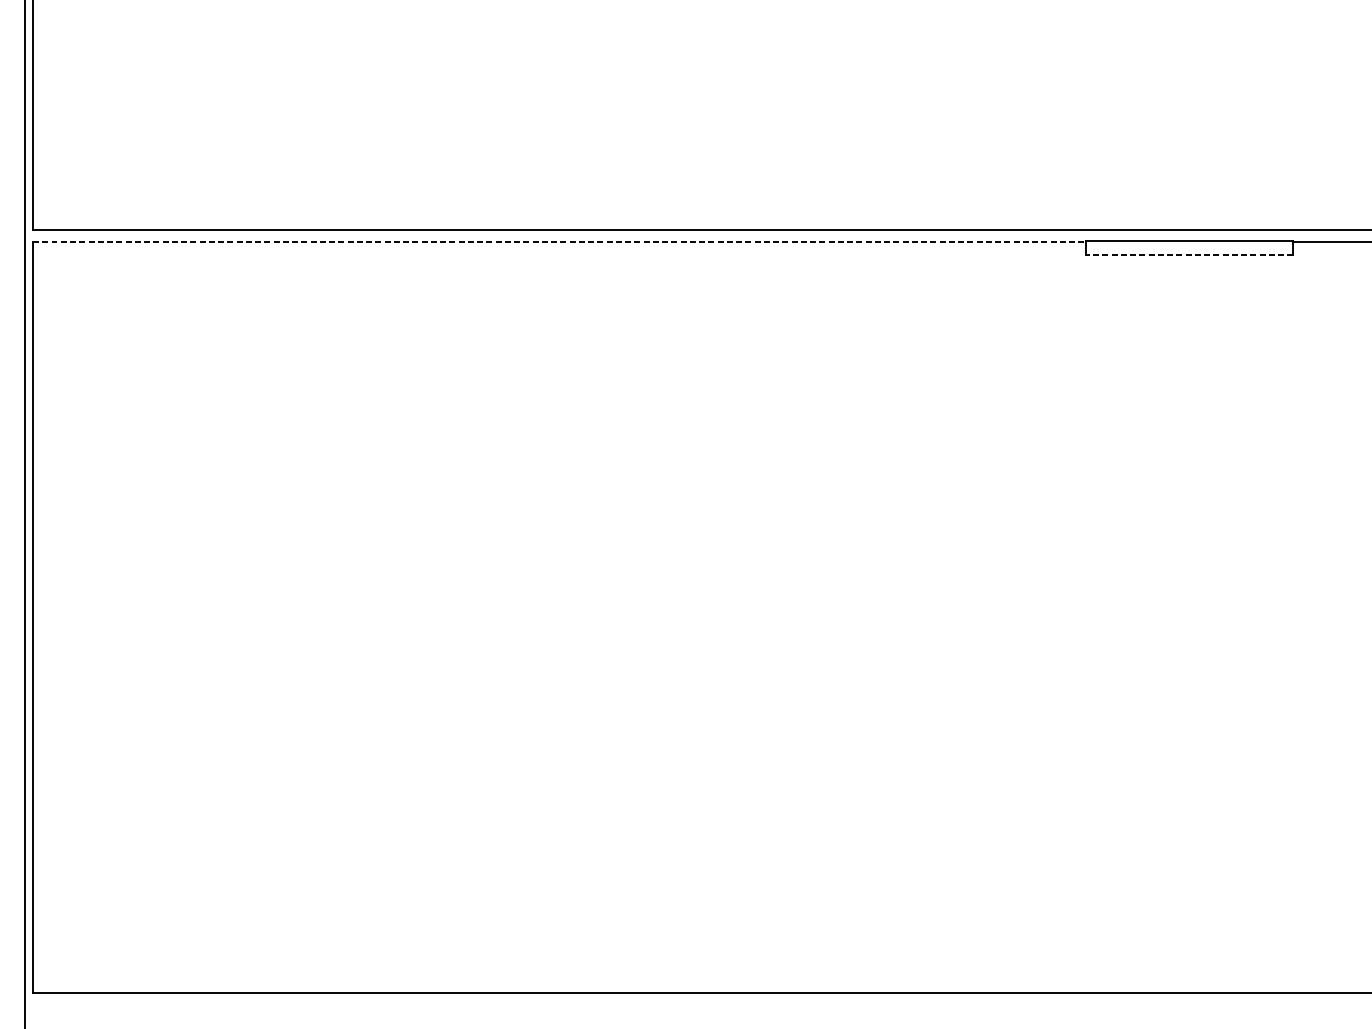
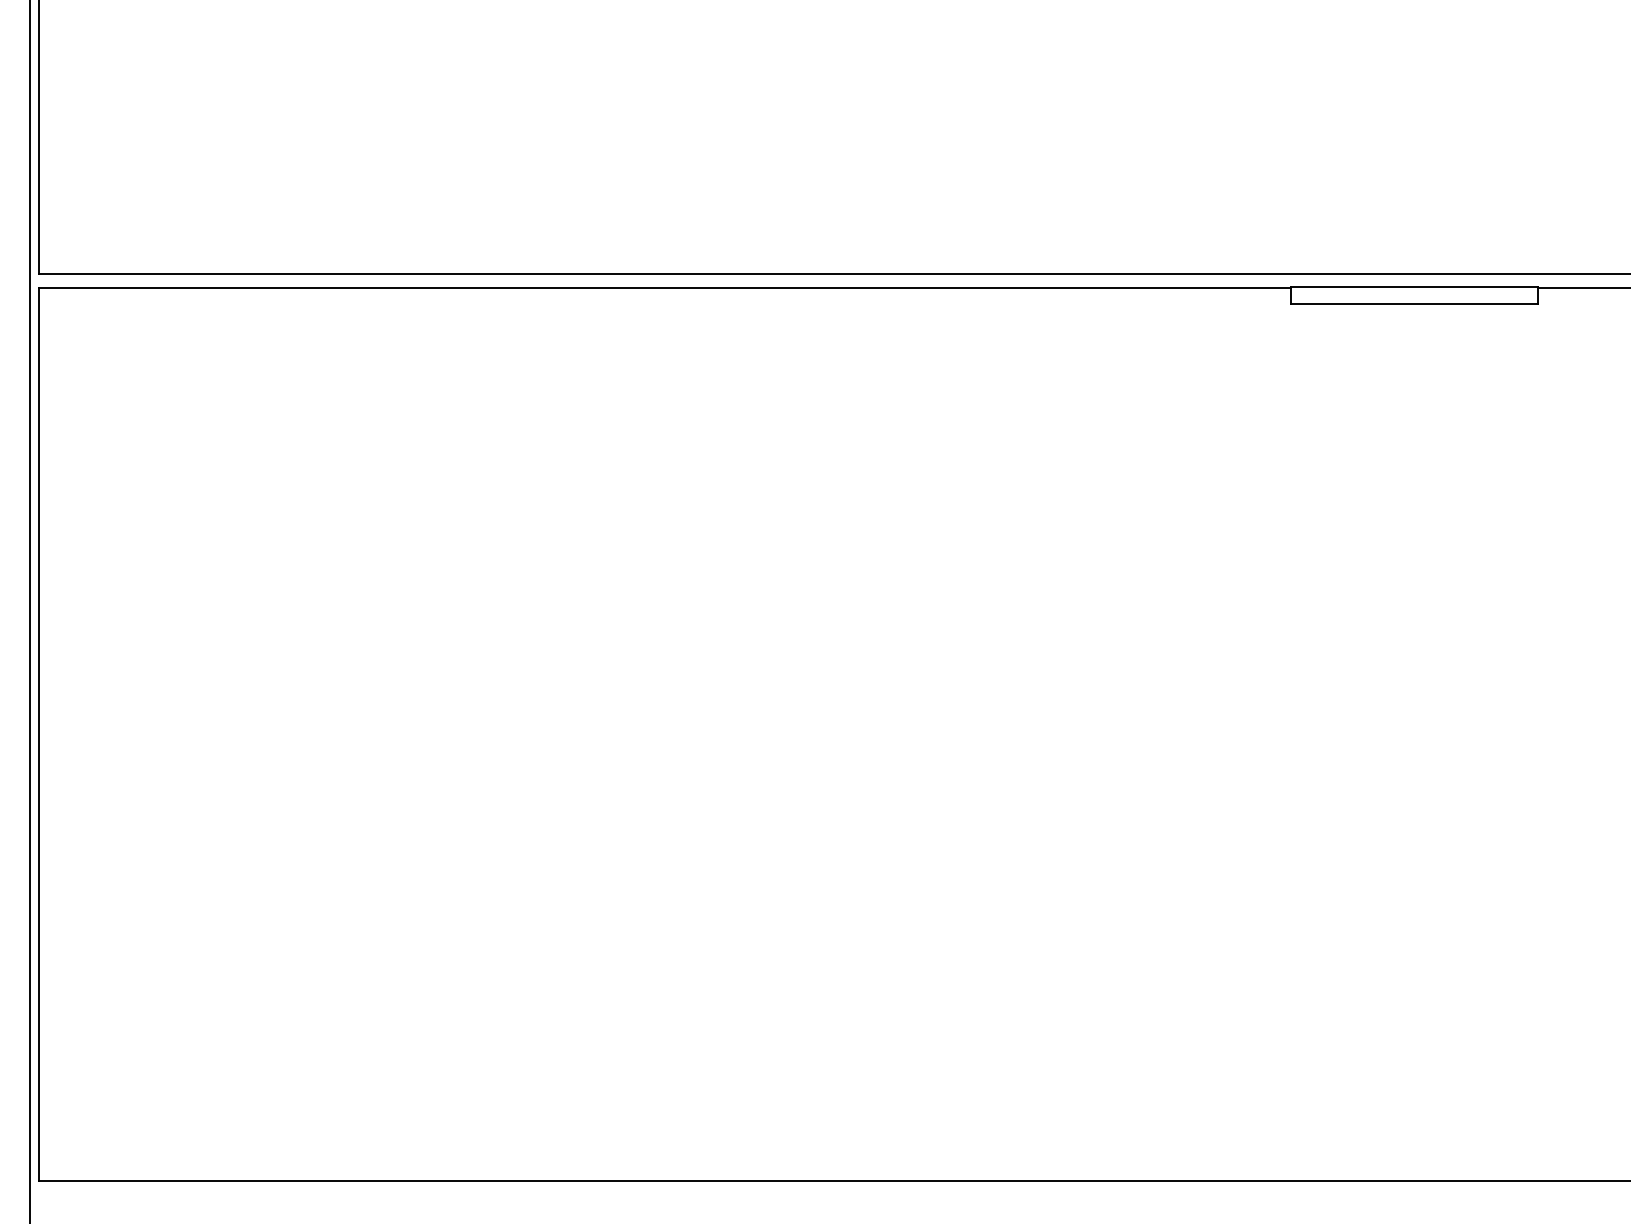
line: (559, 242) -> (665, 288), dashed -> solid
line: (1188, 255) -> (1413, 303), dashed -> solid

